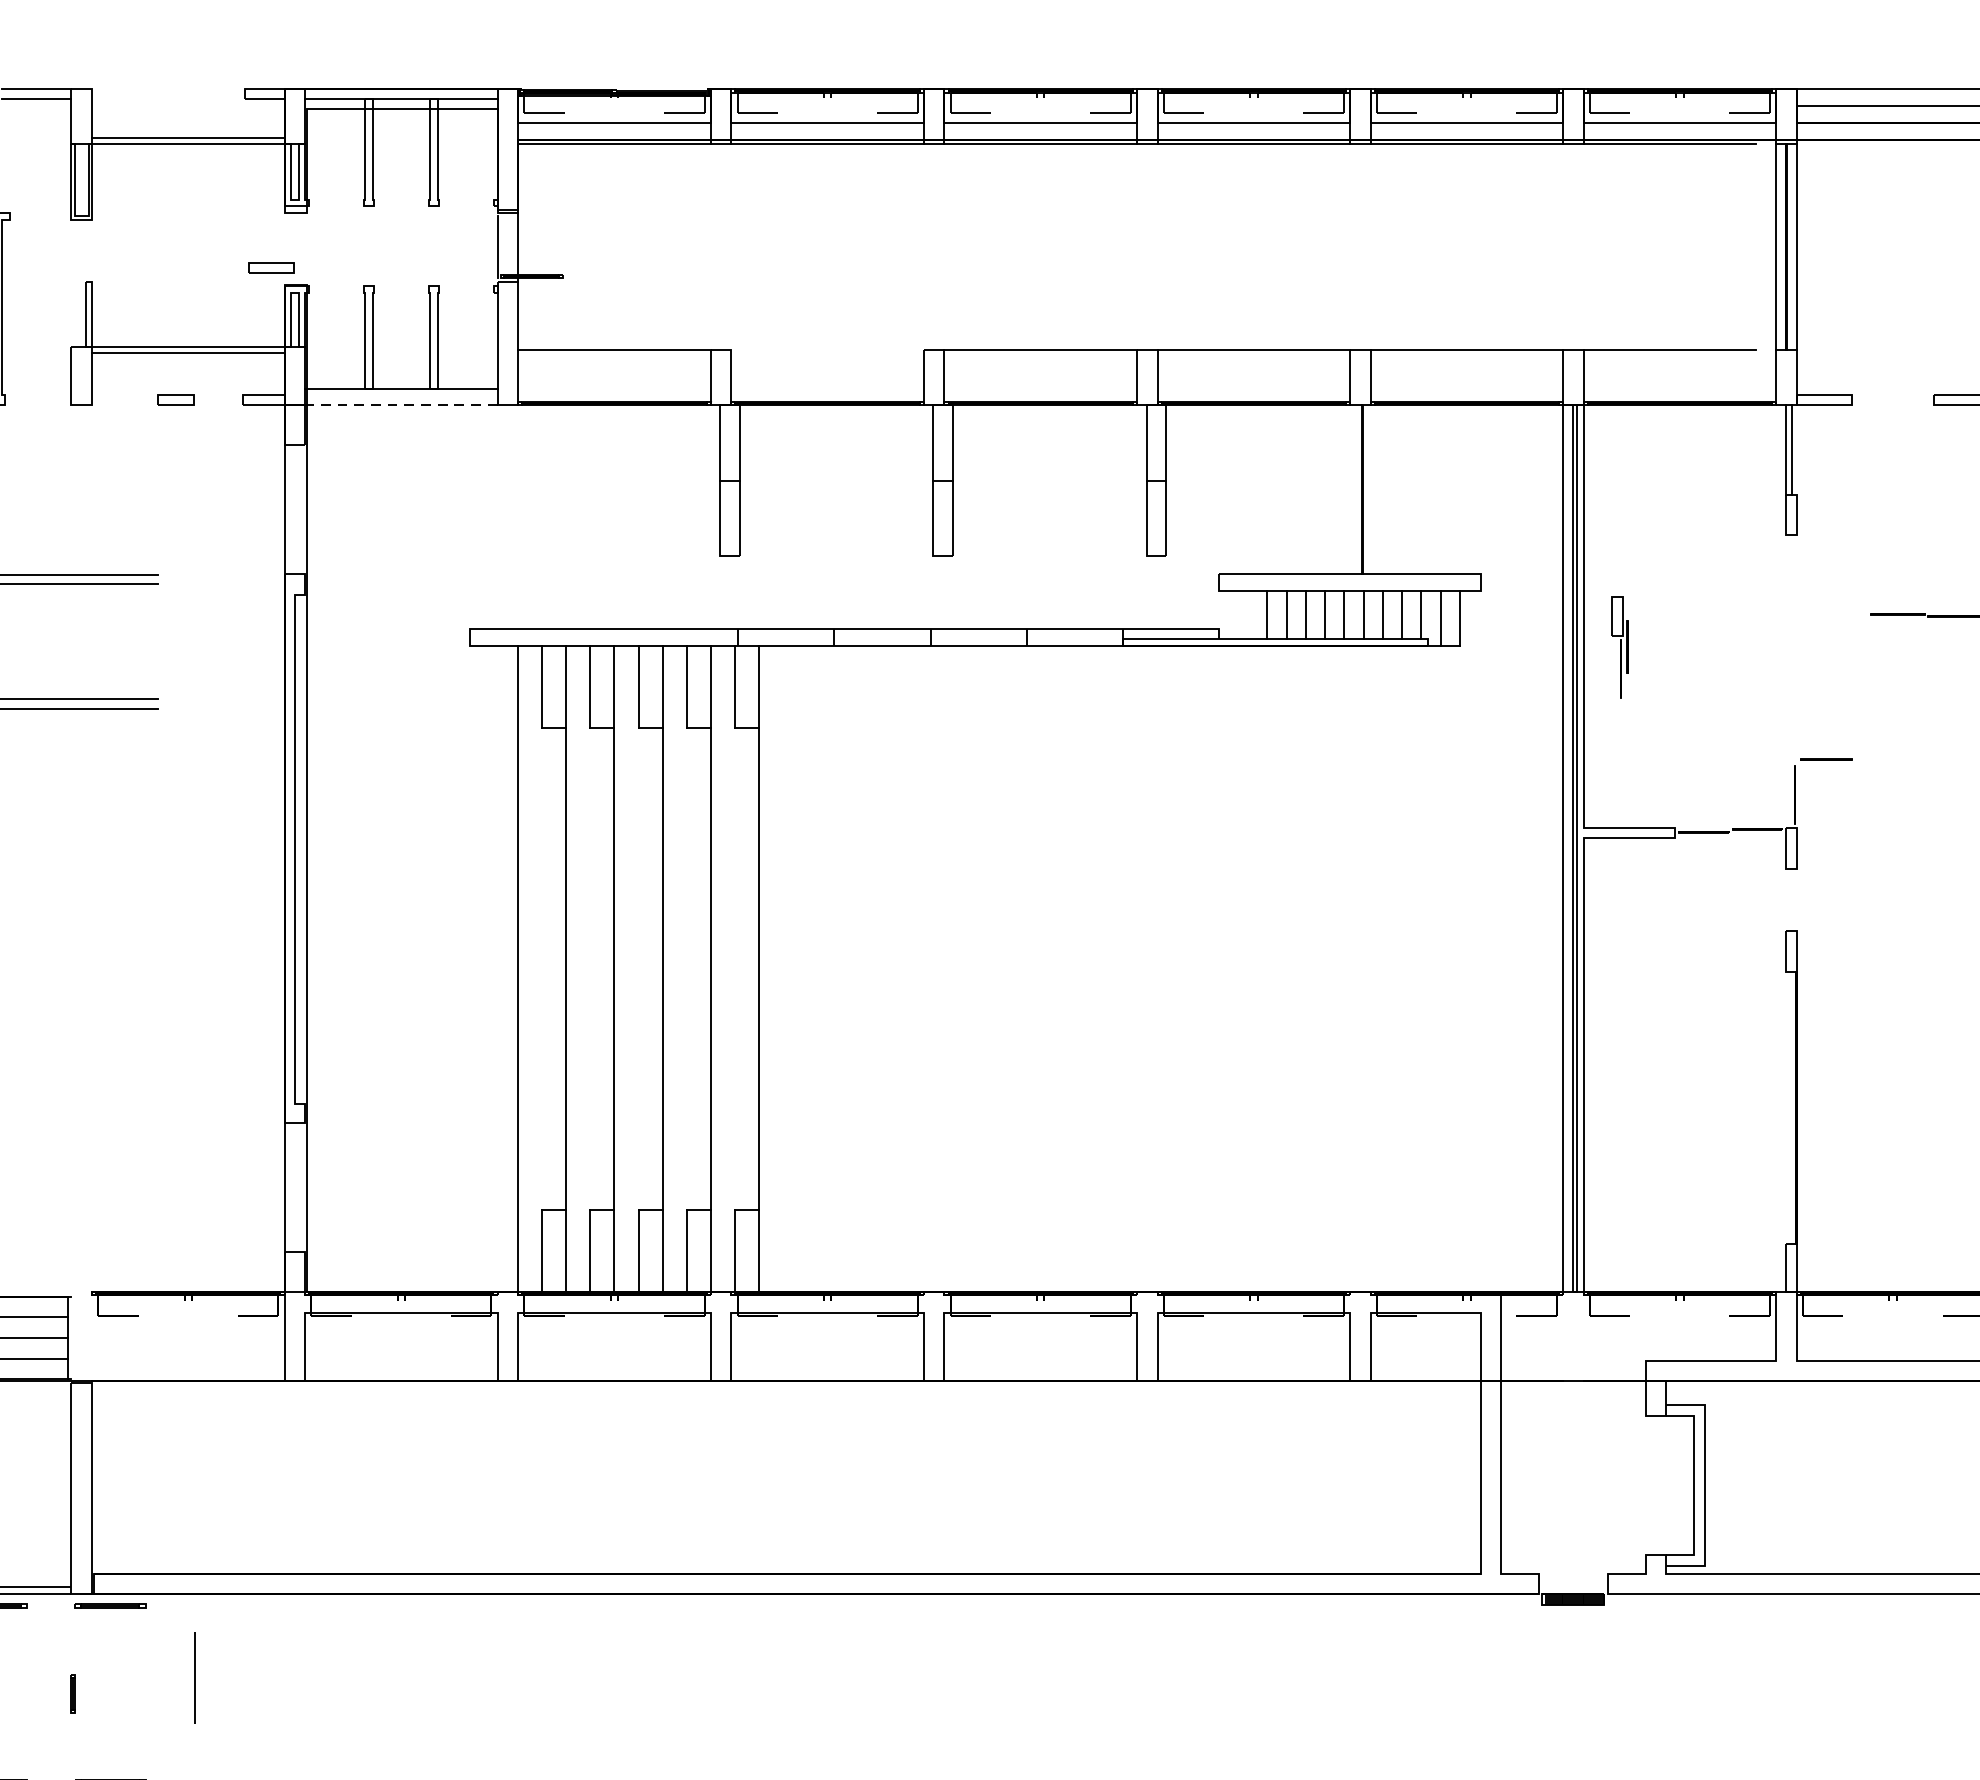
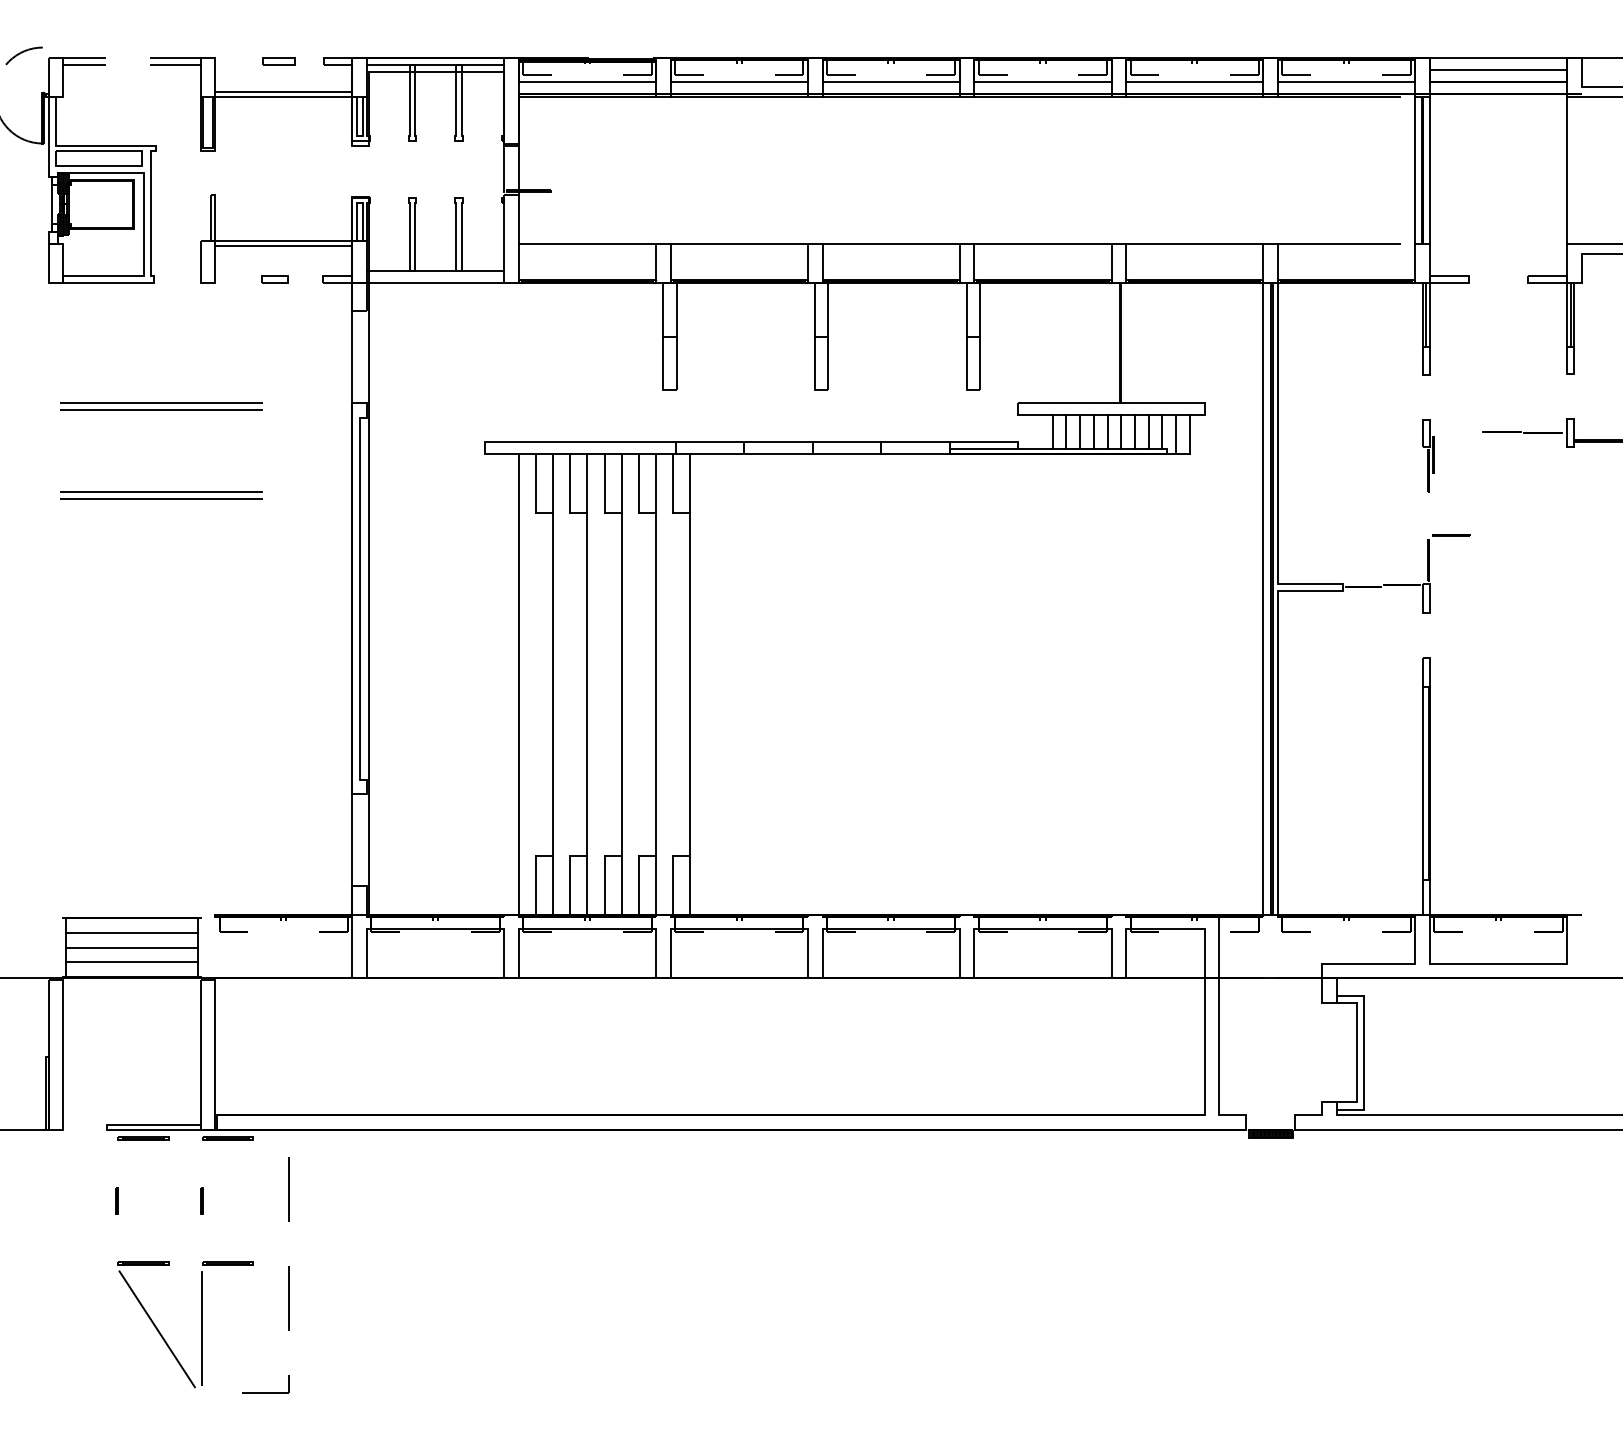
part: (270, 268) -> (278, 61), moved
line: (826, 350) -> (738, 243), added
line: (401, 404) -> (435, 282), dashed -> solid
line: (1796, 449) -> (1429, 314), added
part: (1620, 647) -> (1428, 455), moved
line: (1786, 1107) -> (1422, 783), added

